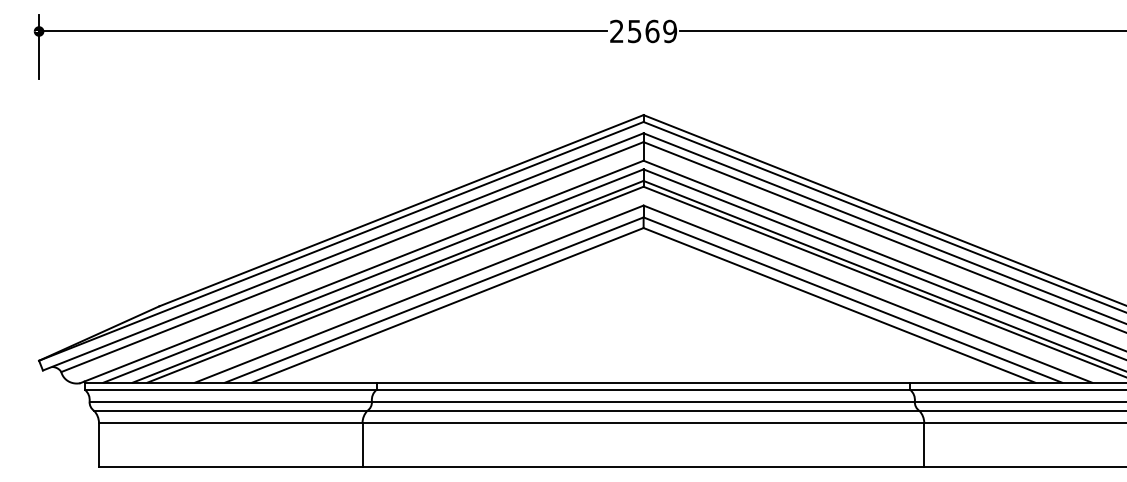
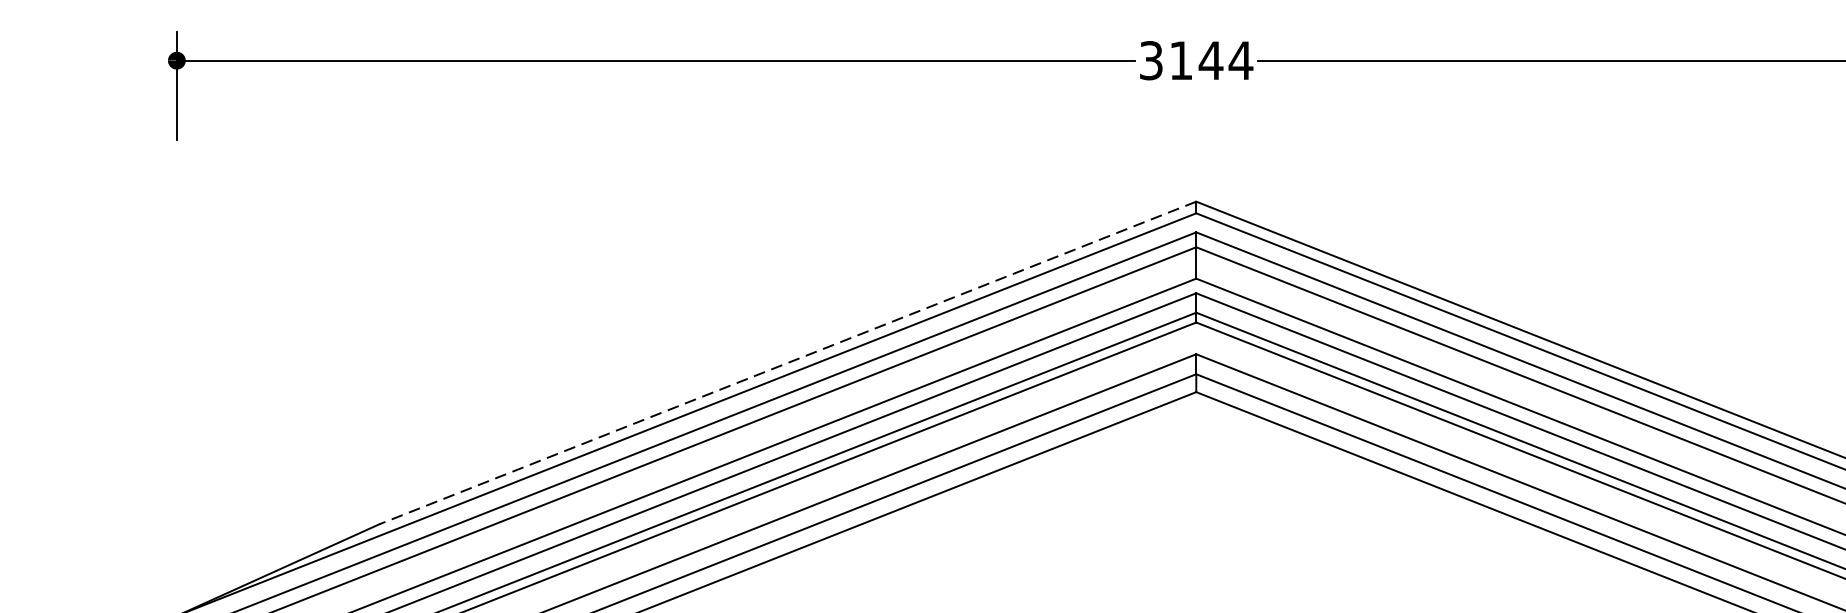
text: (643, 31) -> (1196, 60), 2569 -> 3144
line: (400, 210) -> (786, 362), solid -> dashed

